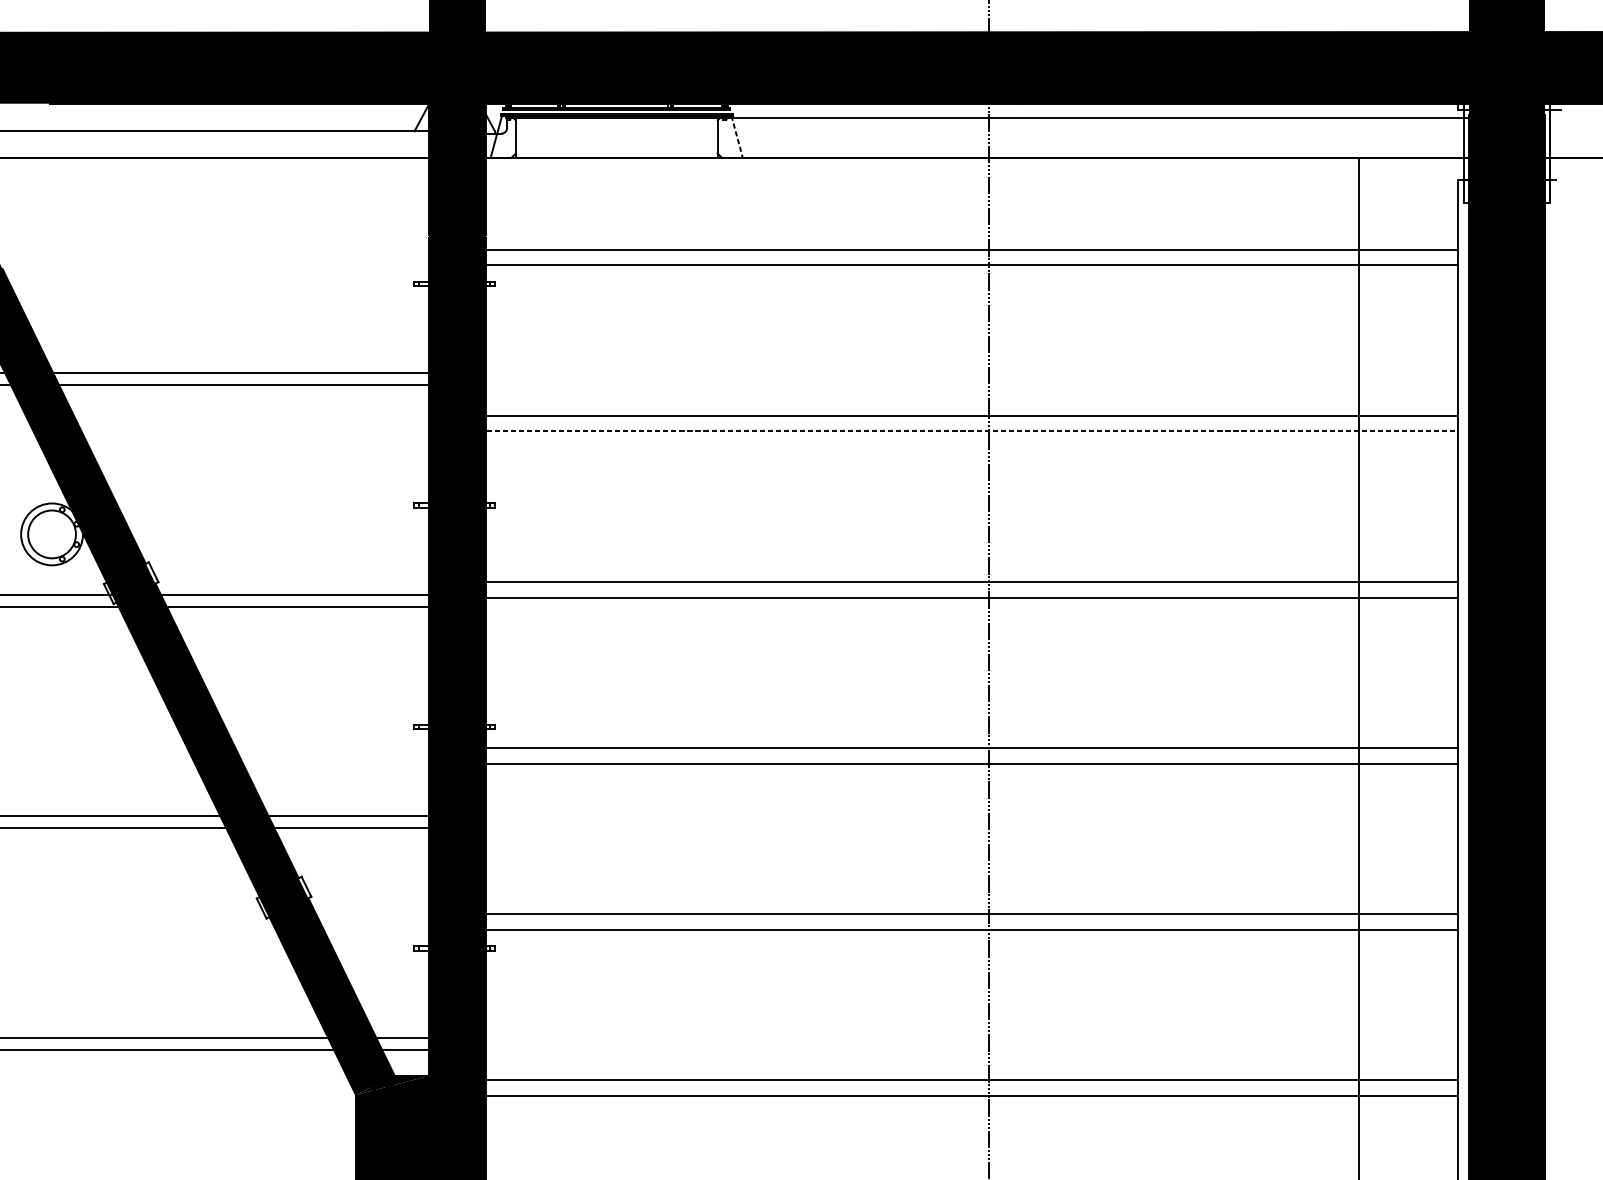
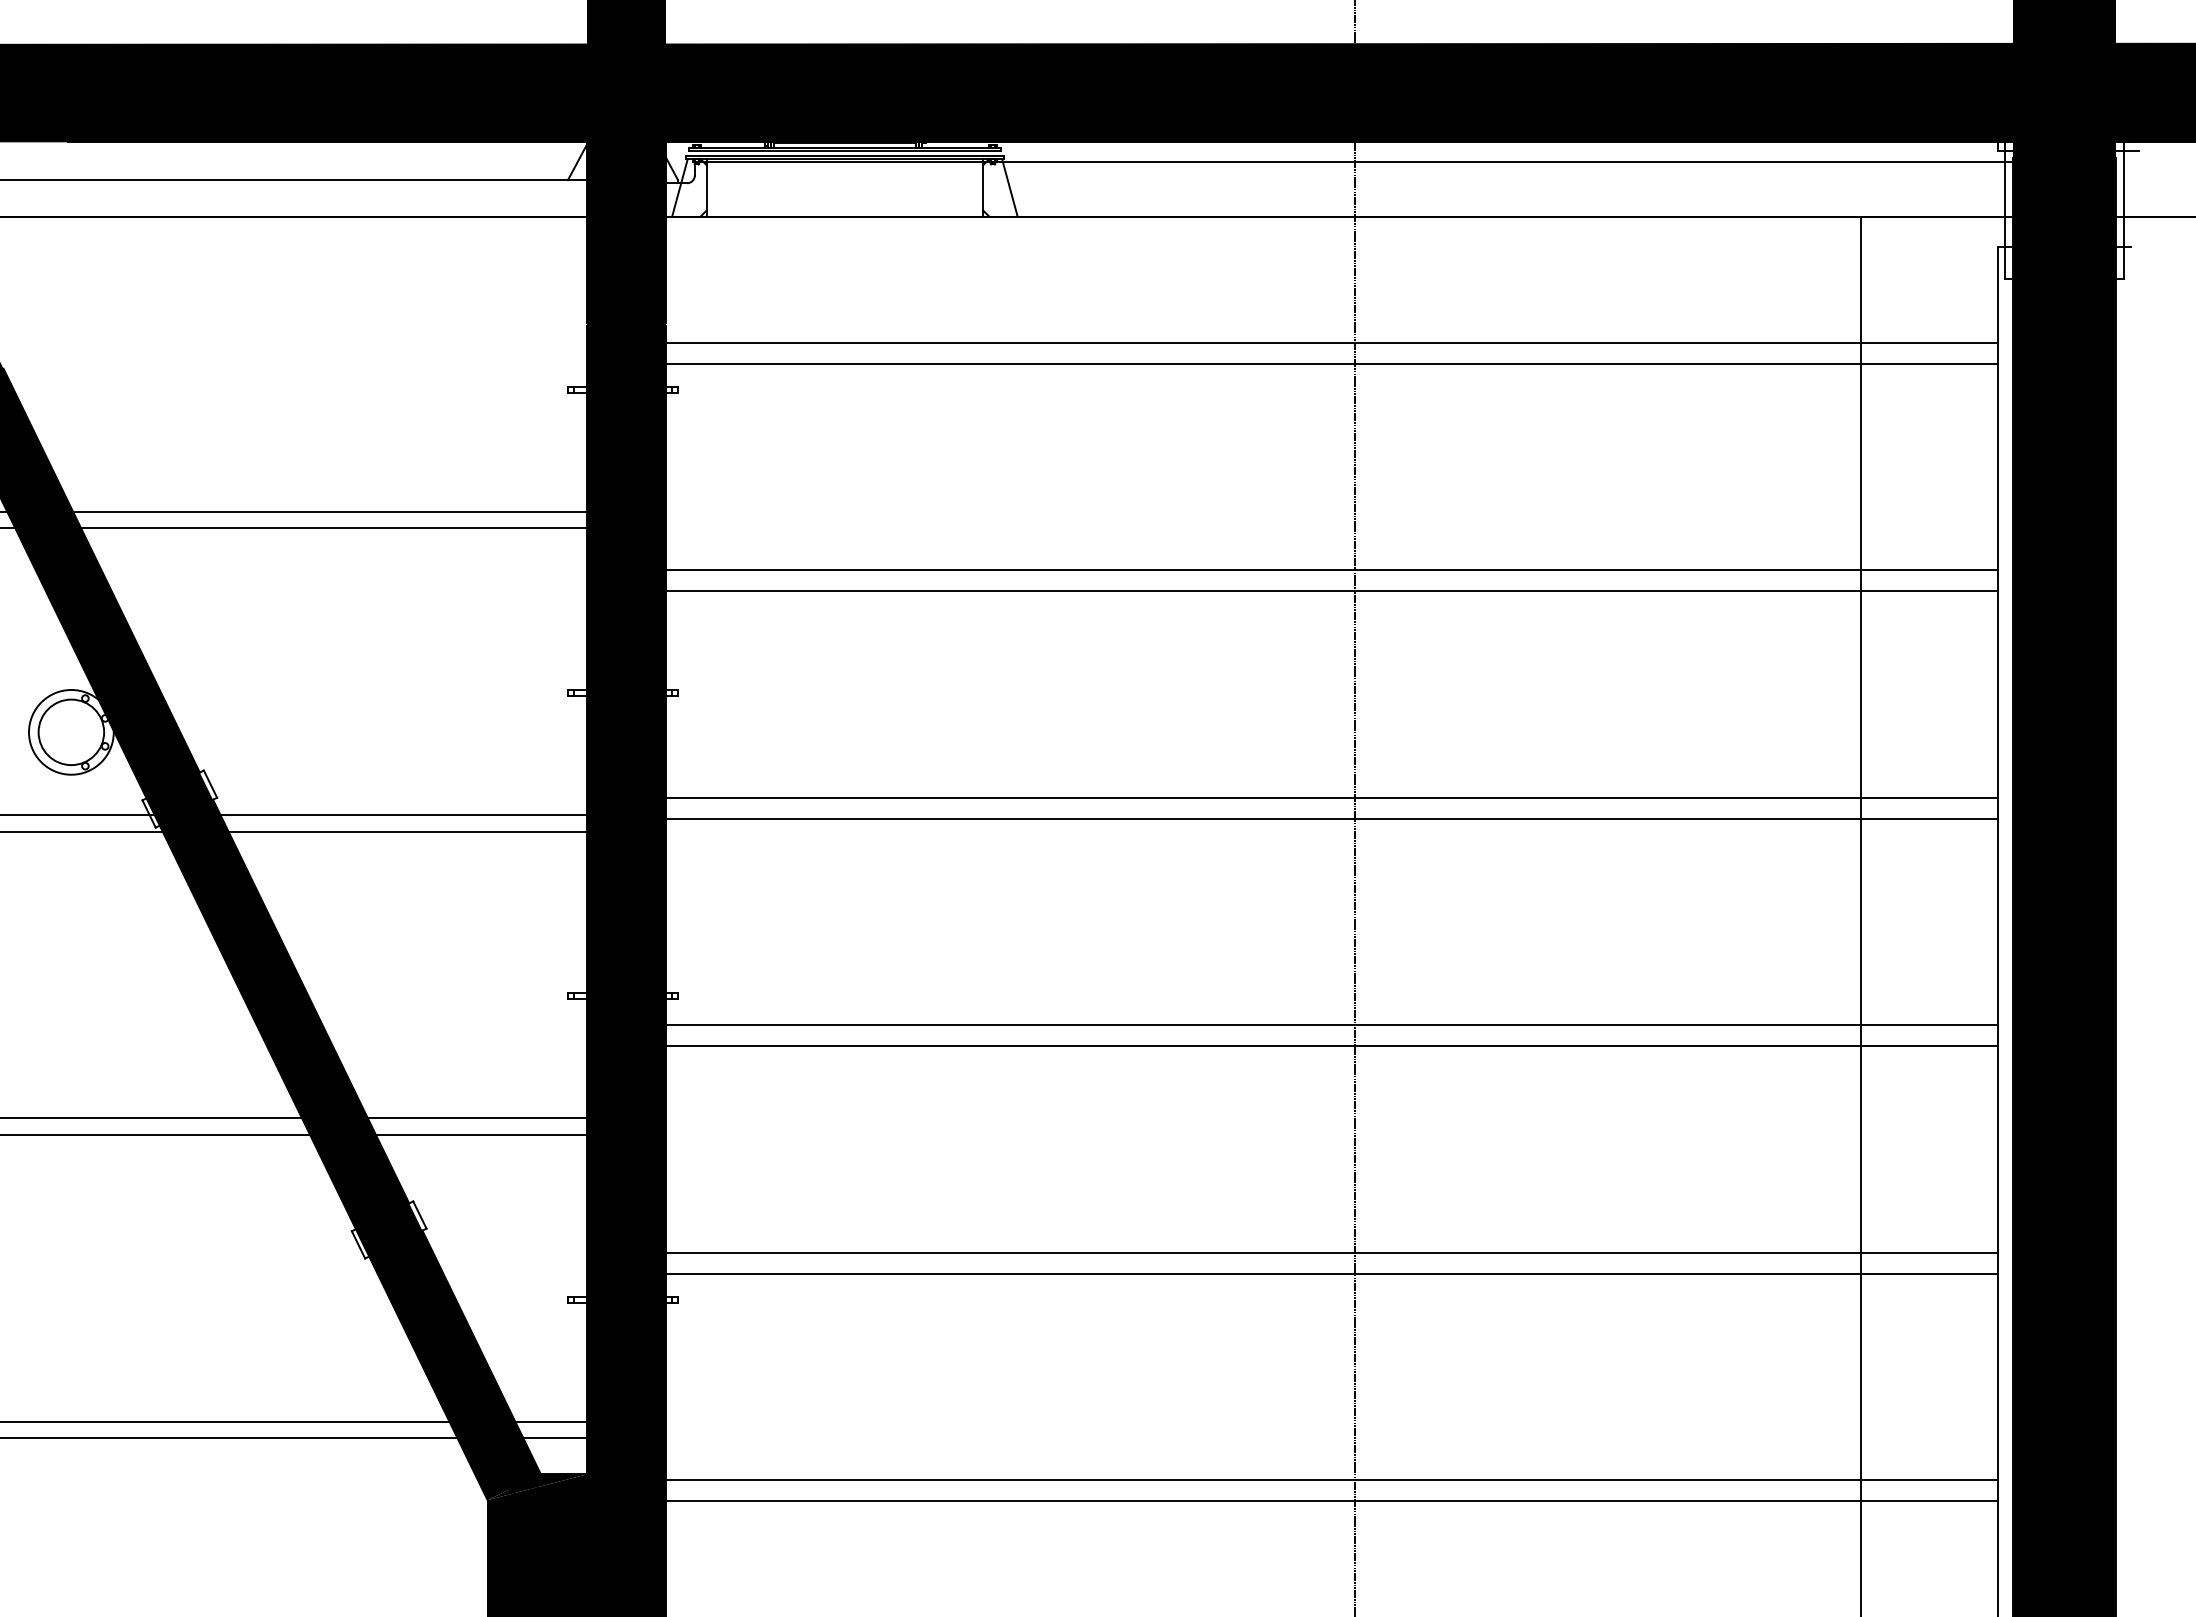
line: (736, 136) -> (1009, 187), dashed -> solid
line: (964, 431) -> (1321, 591), dashed -> solid

